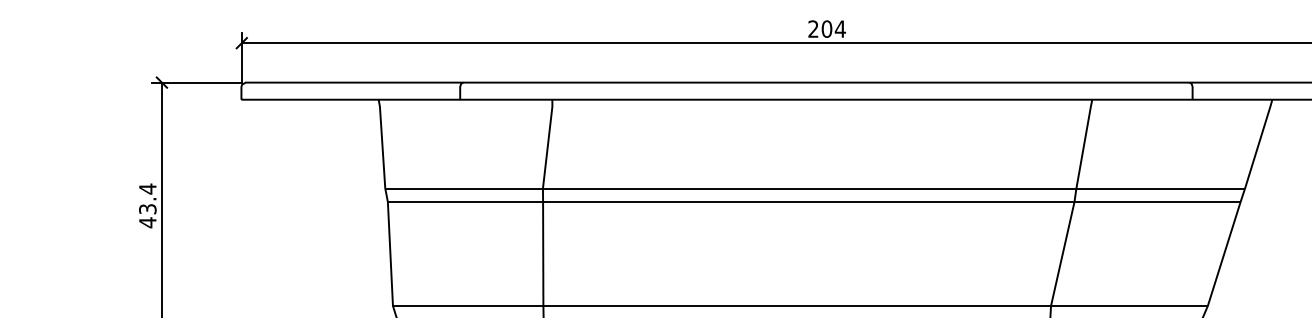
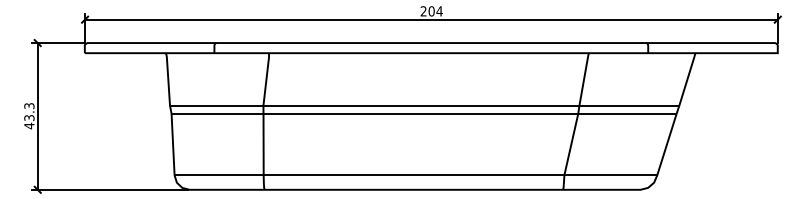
text: (148, 188) -> (29, 105), 43.4 -> 43.3

